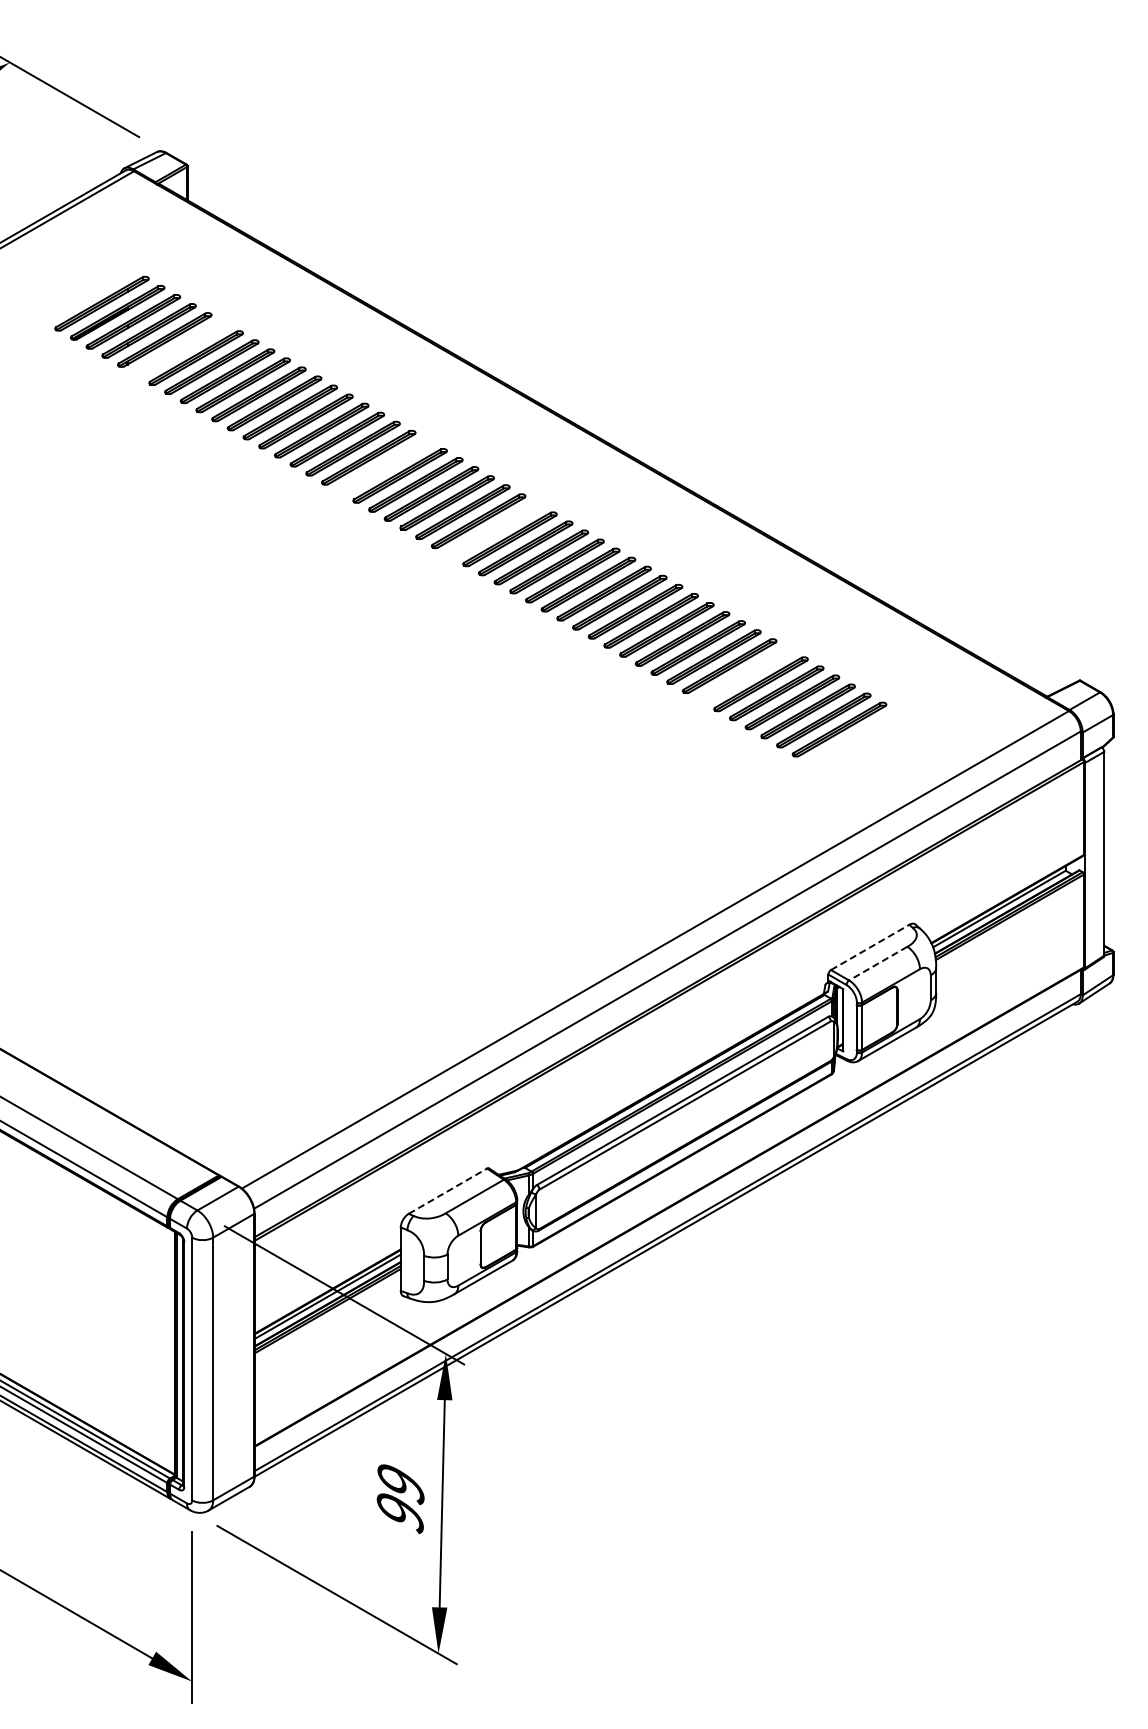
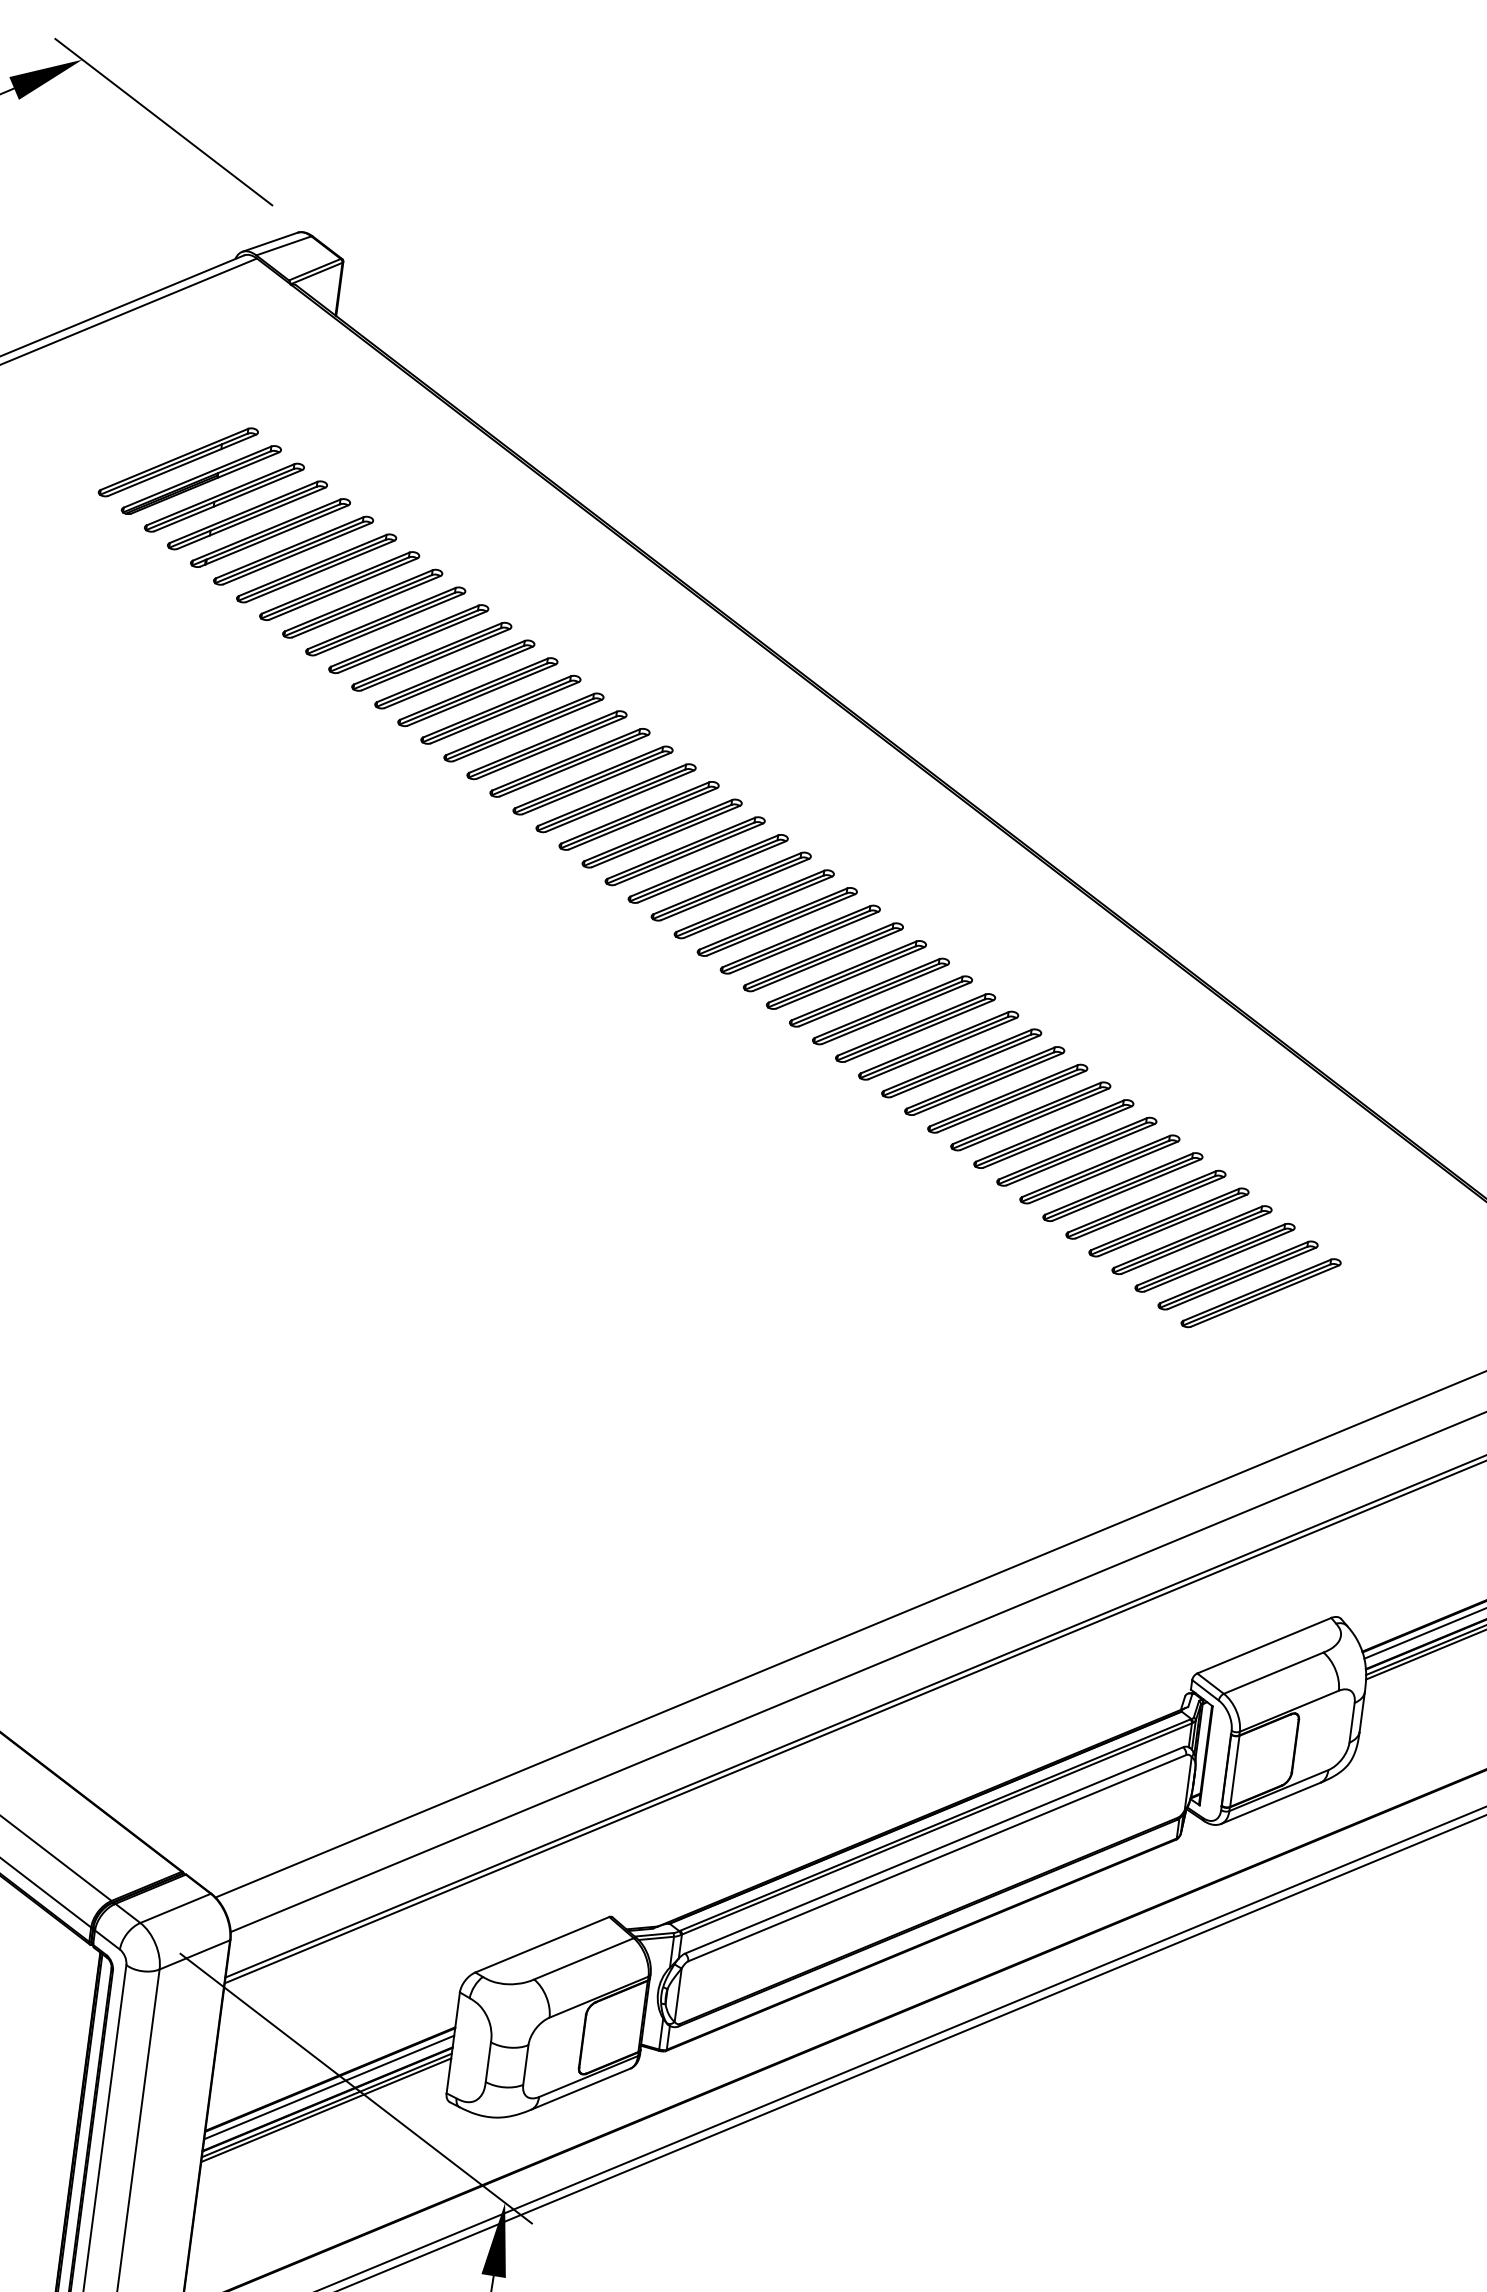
part: (180, 348) -> (293, 549), added
part: (384, 466) -> (593, 780), added
part: (493, 530) -> (752, 904), added
part: (745, 675) -> (1123, 1187), added
line: (870, 947) -> (1264, 1645), dashed -> solid
line: (878, 963) -> (1274, 1673), dashed -> solid
line: (448, 1190) -> (543, 1943), dashed -> solid

